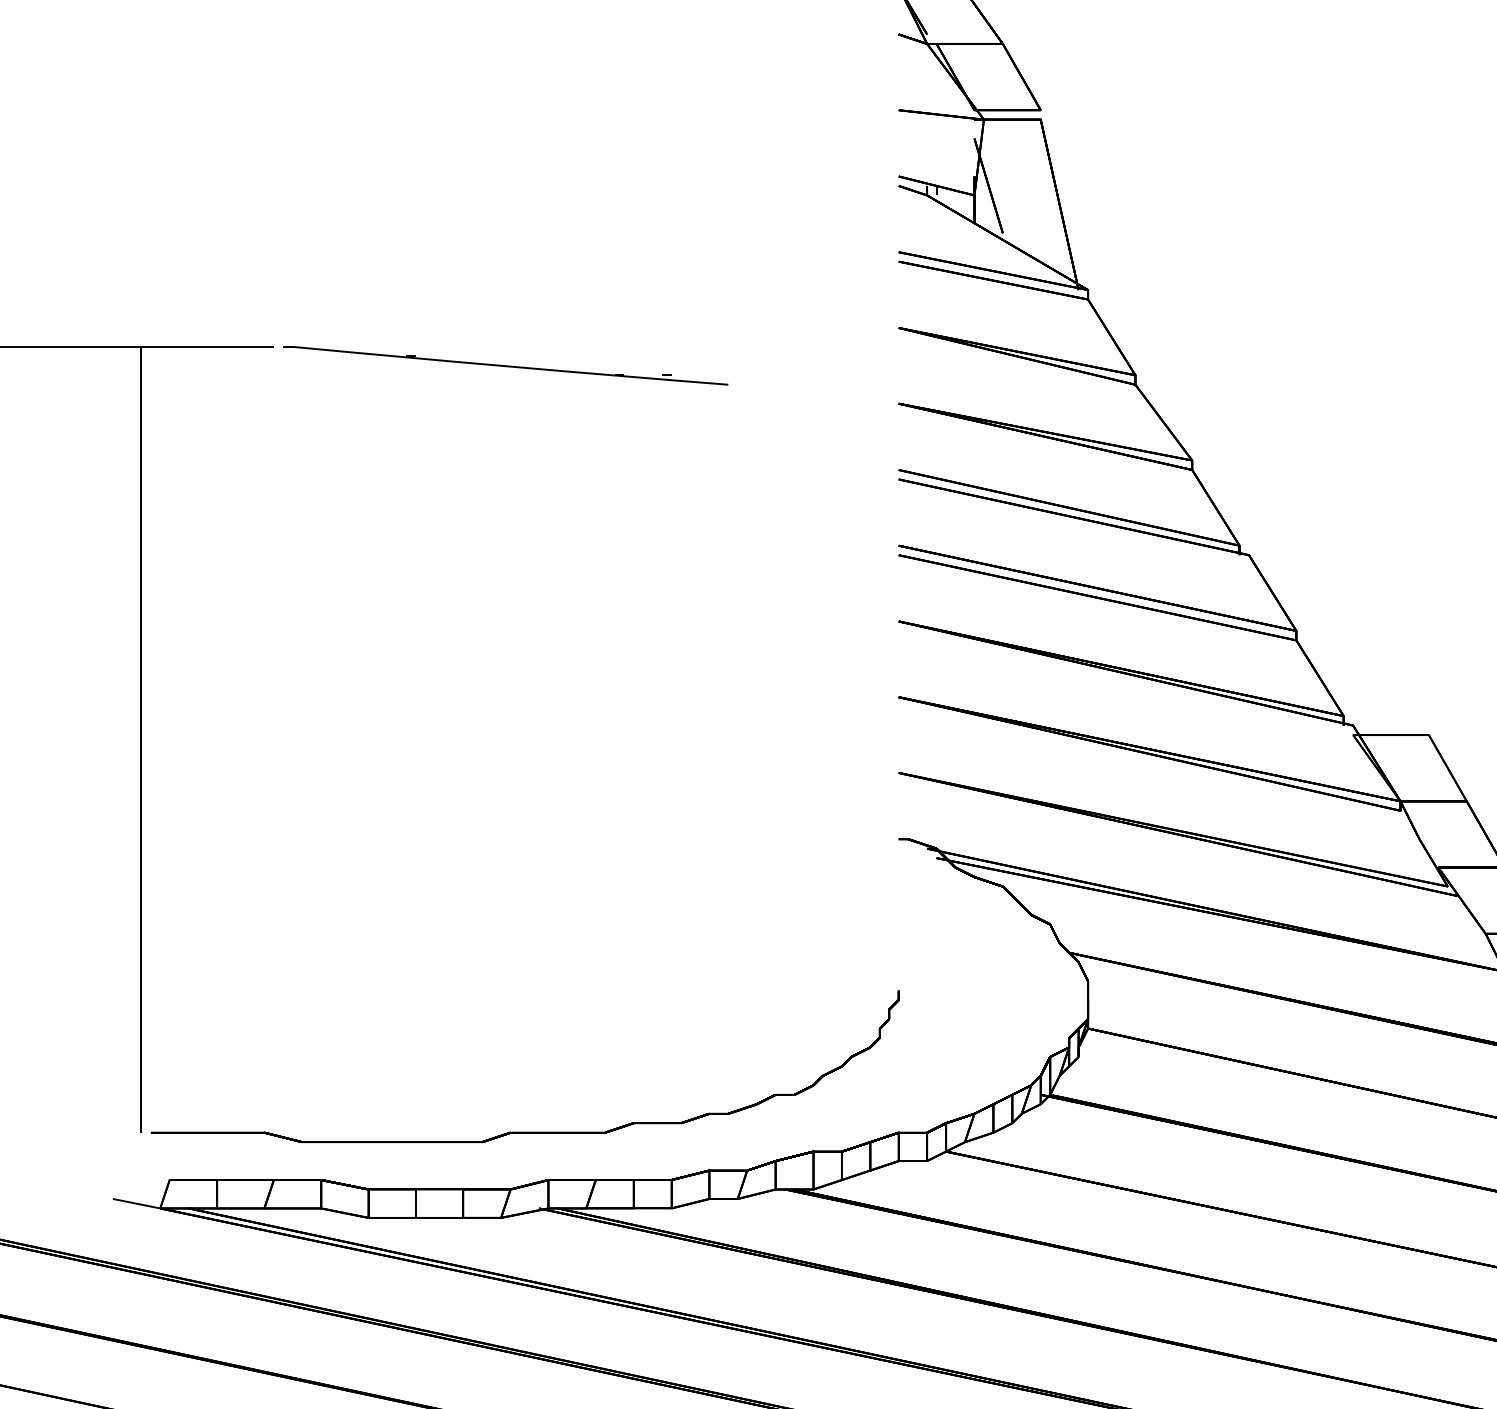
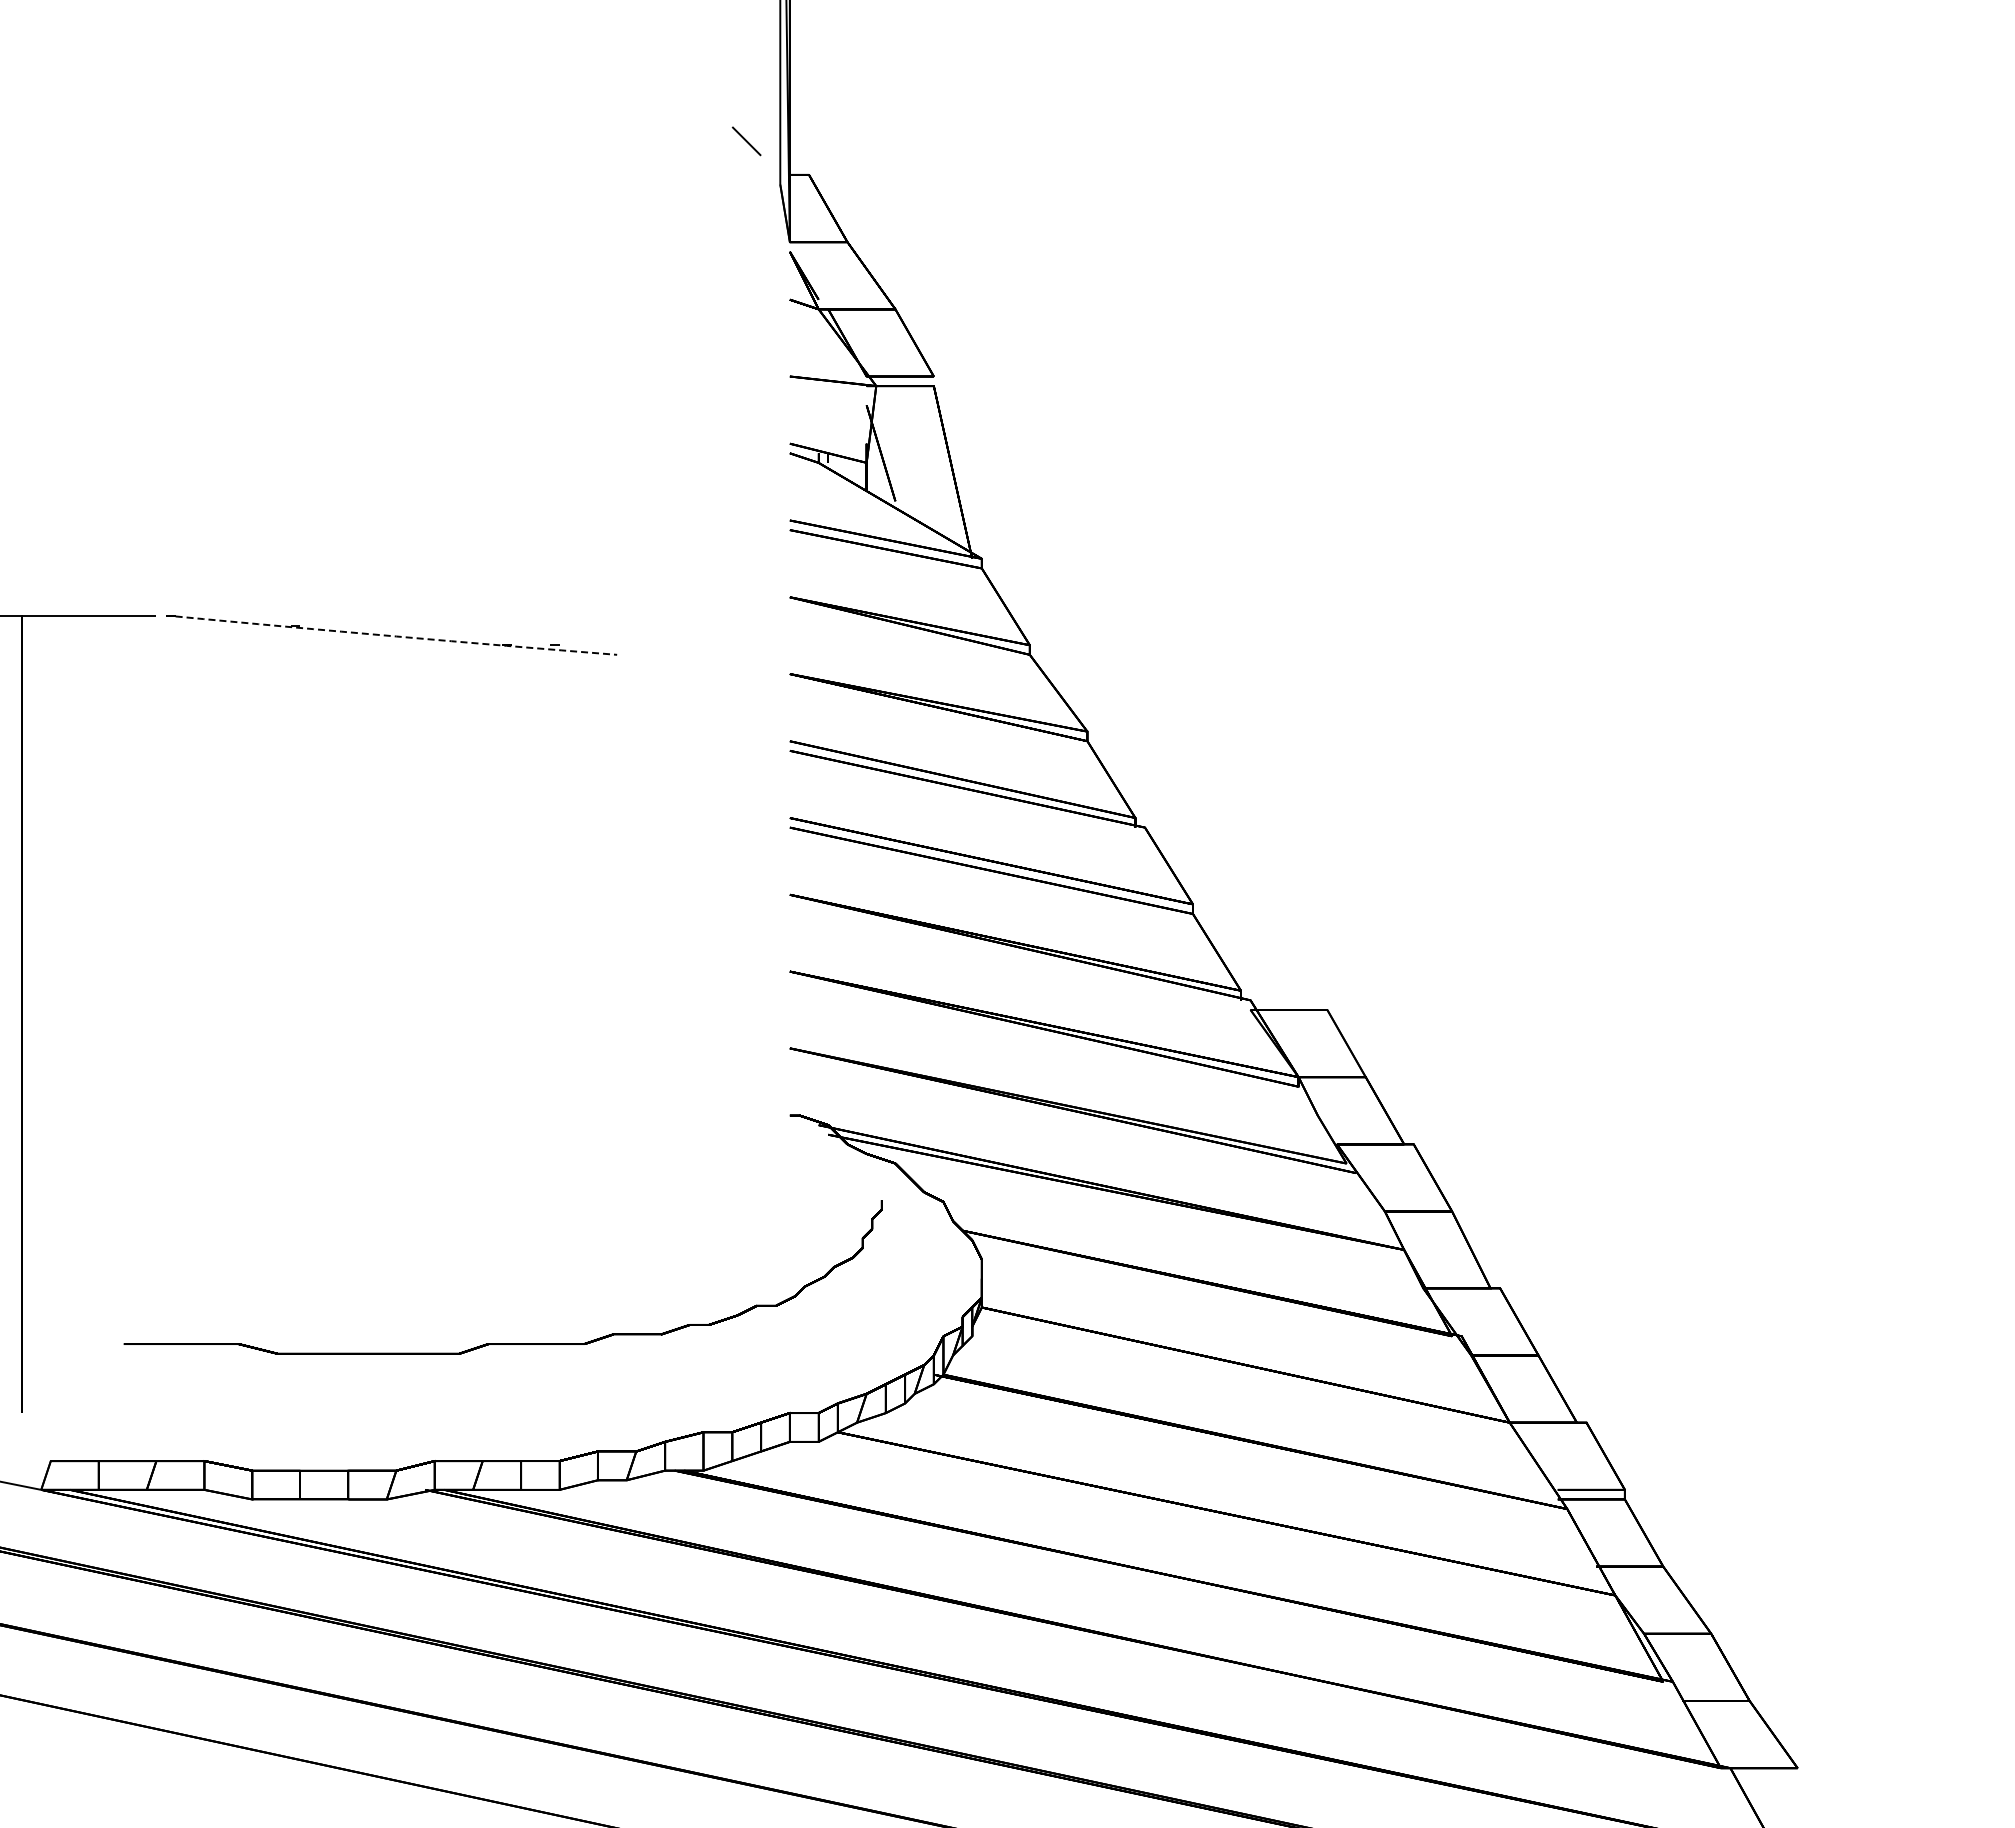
arc: (510, 366) -> (396, 636), solid -> dashed
part: (524, 1132) -> (502, 1343), moved

